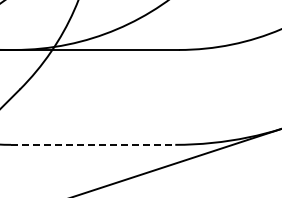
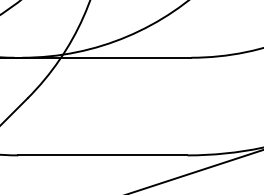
line: (93, 144) -> (103, 155), dashed -> solid

